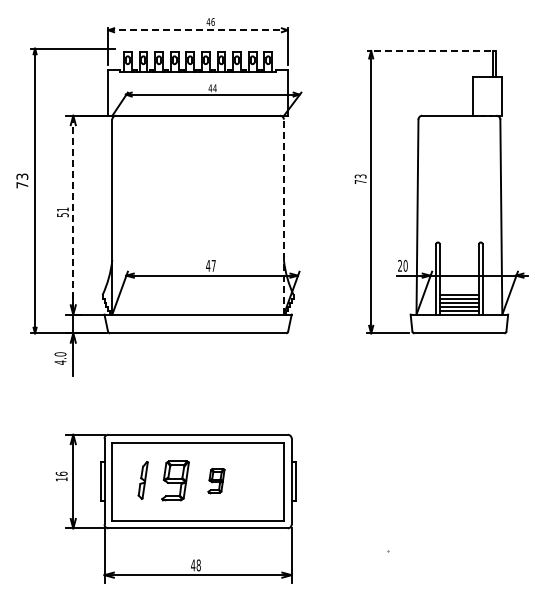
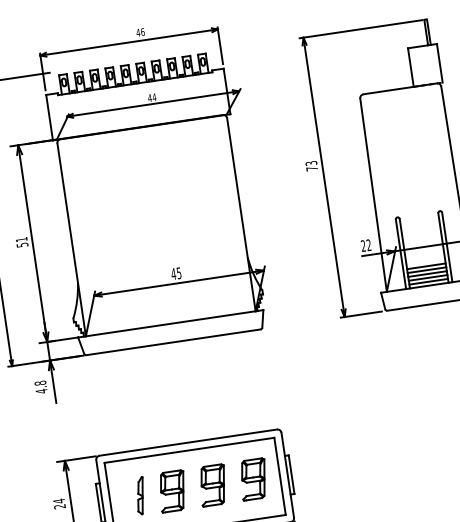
line: (198, 30) -> (129, 42), dashed -> solid
line: (428, 51) -> (360, 29), dashed -> solid
line: (73, 215) -> (33, 243), dashed -> solid
line: (283, 217) -> (241, 215), dashed -> solid
text: (213, 265) -> (178, 272), 47 -> 45
text: (405, 265) -> (368, 244), 20 -> 22
text: (60, 354) -> (40, 383), 4.0 -> 4.8
text: (61, 476) -> (59, 503), 16 -> 24
part: (216, 480) -> (213, 485), size x1.67
part: (257, 480) -> (253, 479), added

